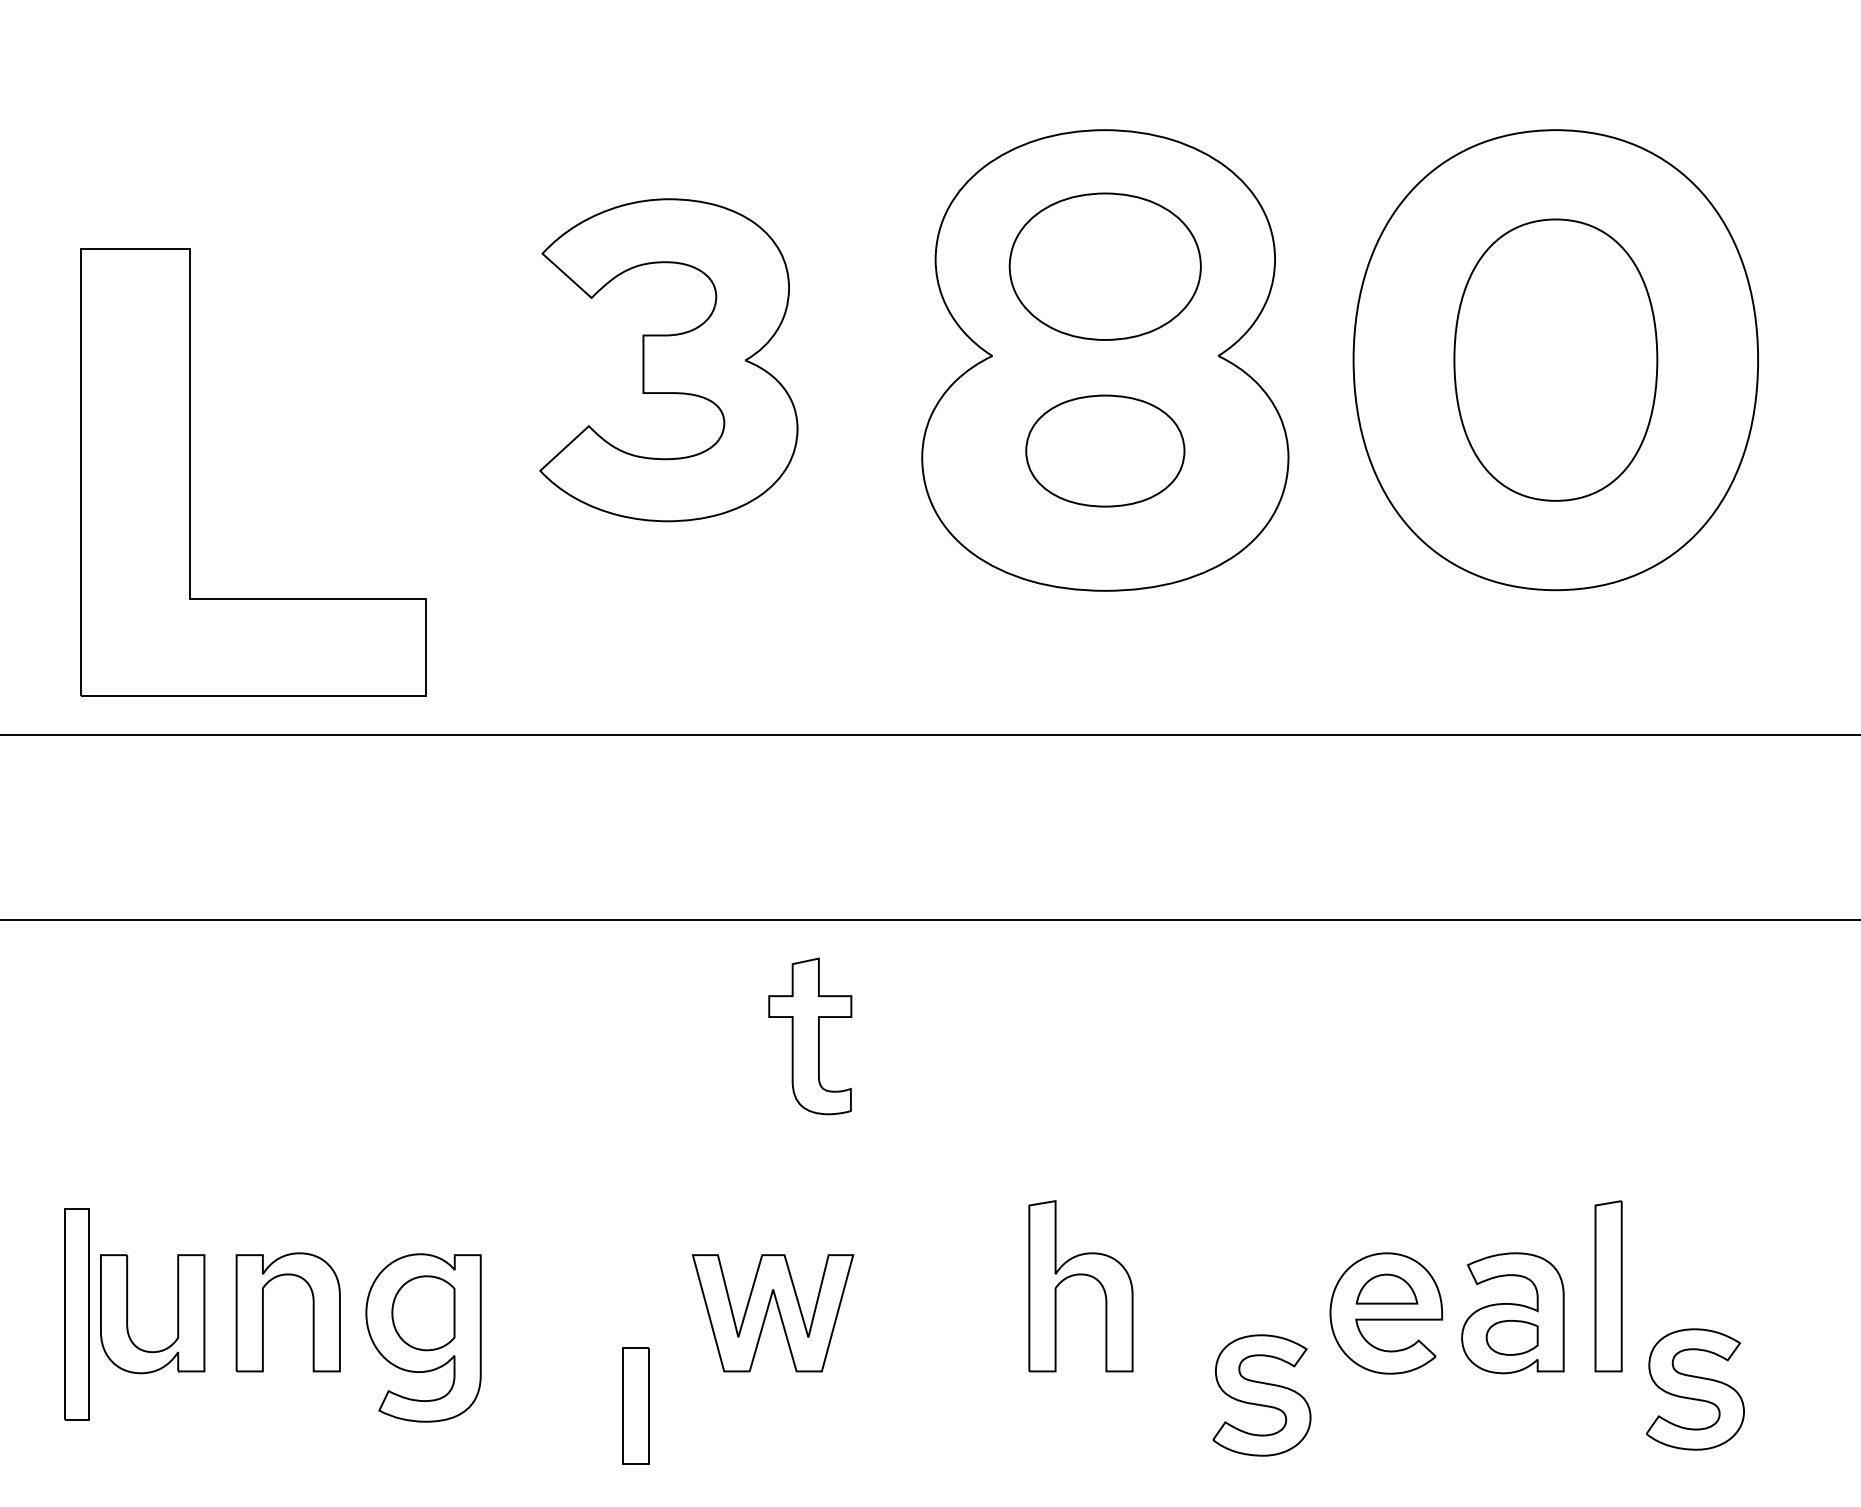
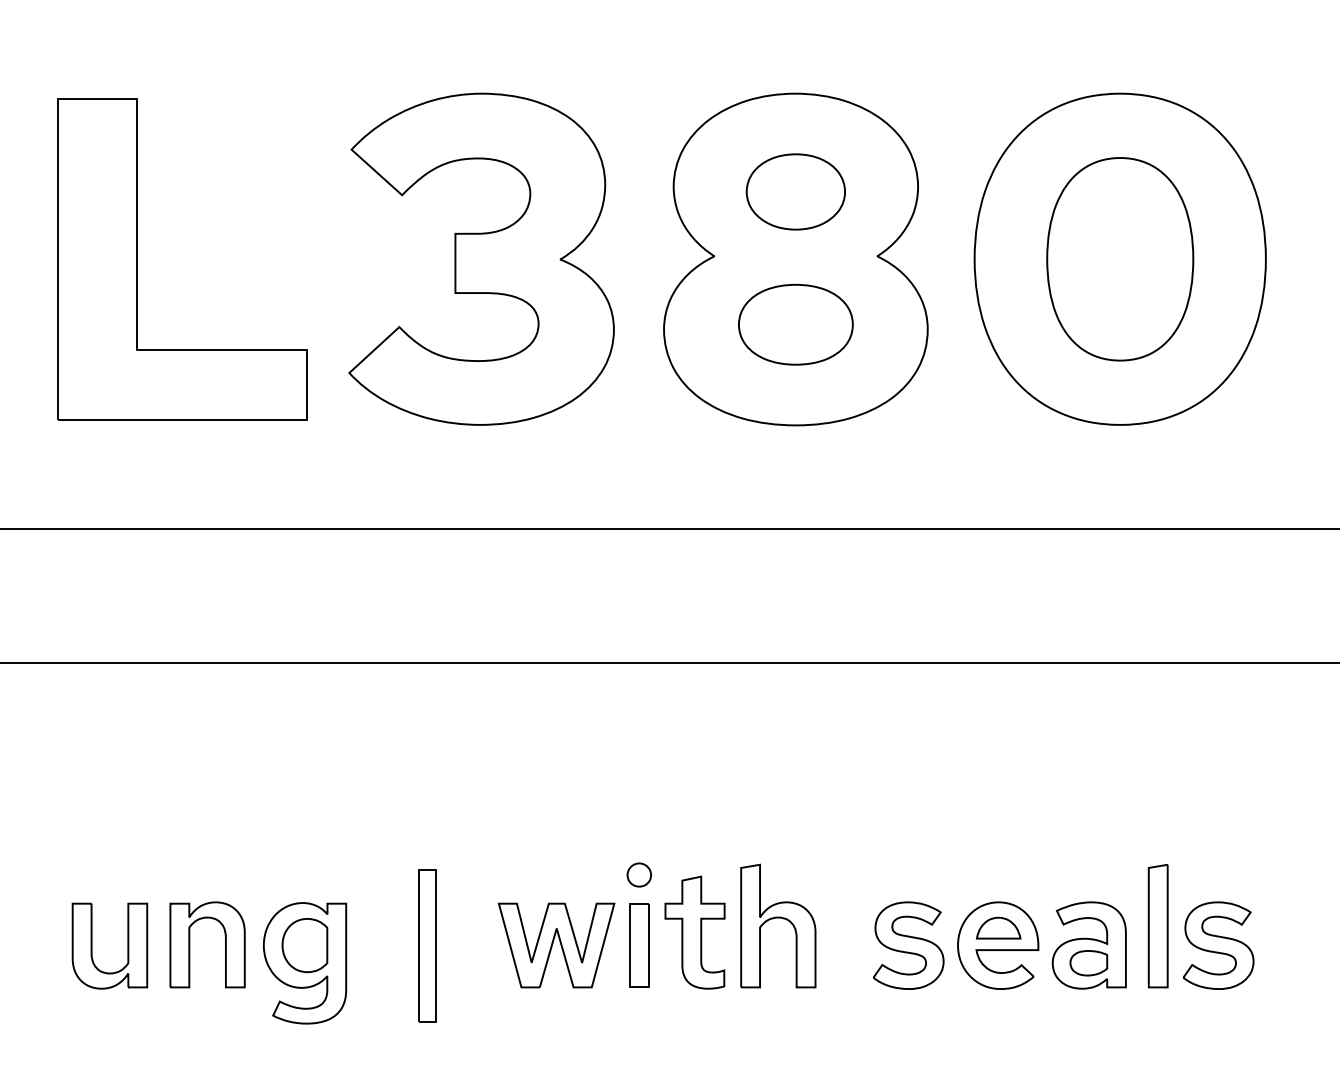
part: (1105, 266) -> (796, 191), size x0.71
part: (668, 360) -> (481, 259), size x1.43
part: (190, 472) -> (137, 259), moved
part: (810, 1036) -> (695, 932), moved
part: (887, 1215) -> (639, 875), added
part: (76, 1314) -> (426, 946), moved
part: (1695, 1389) -> (1218, 945), moved
part: (1261, 1395) -> (908, 945), moved
part: (635, 1405) -> (639, 944), moved

